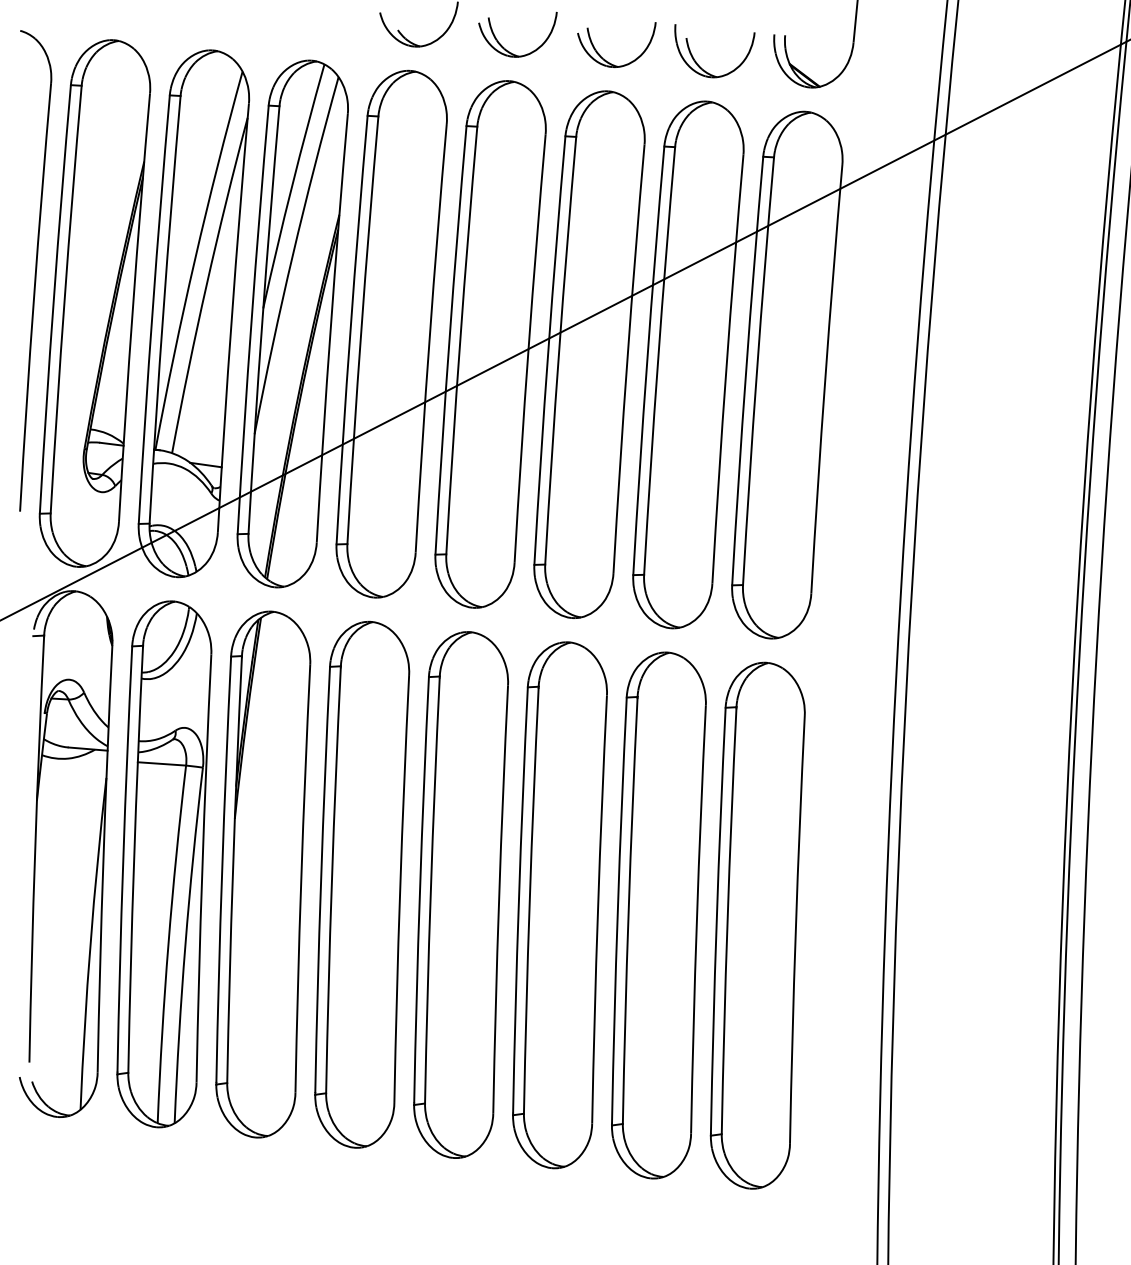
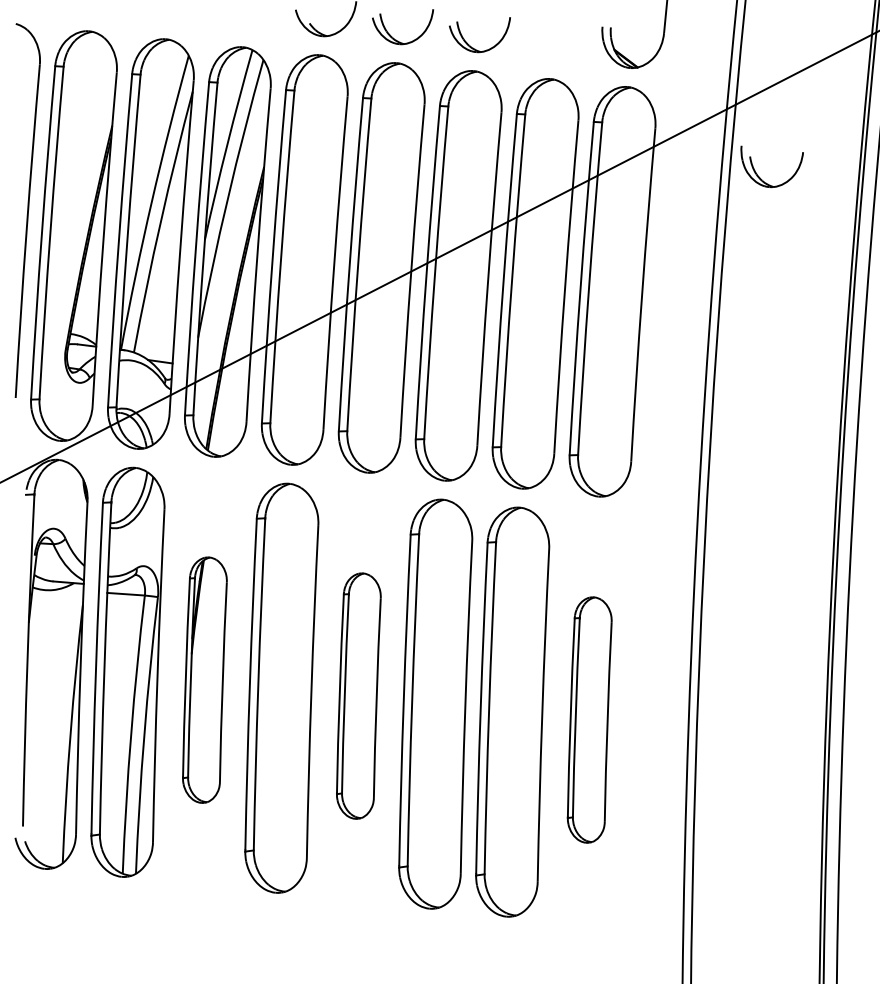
part: (699, 64) -> (760, 177), moved
part: (262, 873) -> (204, 679), size x0.6
part: (460, 894) -> (358, 695), size x0.6
part: (757, 924) -> (589, 719), size x0.6

